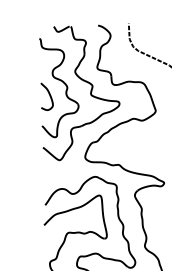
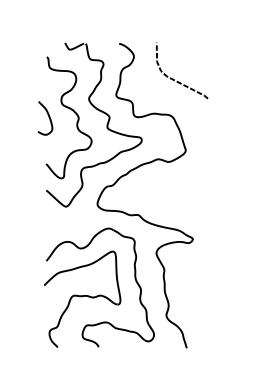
curve: (49, 95) -> (48, 117), moved

